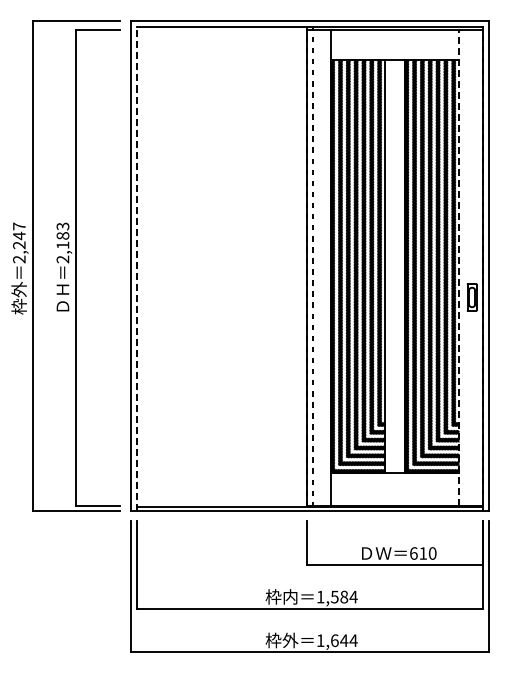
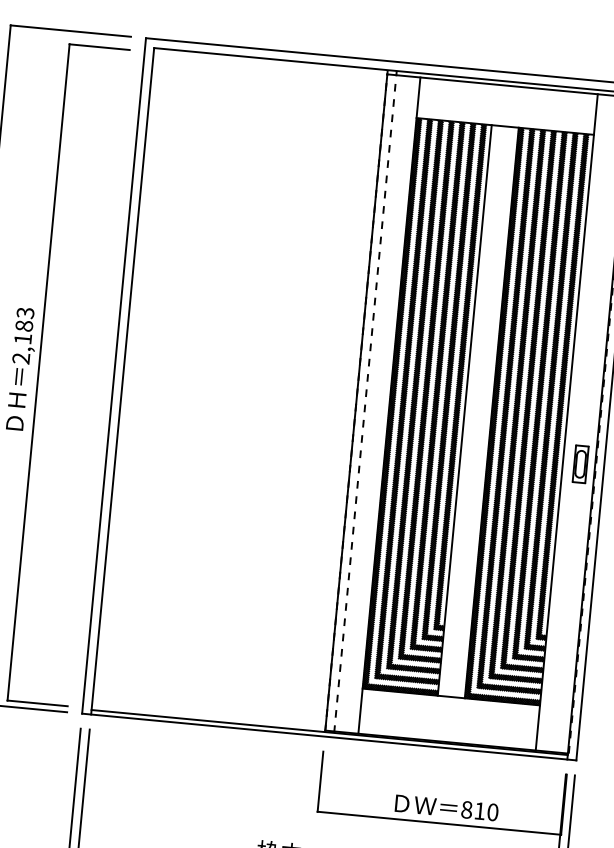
line: (137, 268) -> (122, 380), dashed -> solid
line: (459, 268) -> (567, 422), dashed -> solid
text: (413, 553) -> (466, 809), 610 -> 810

